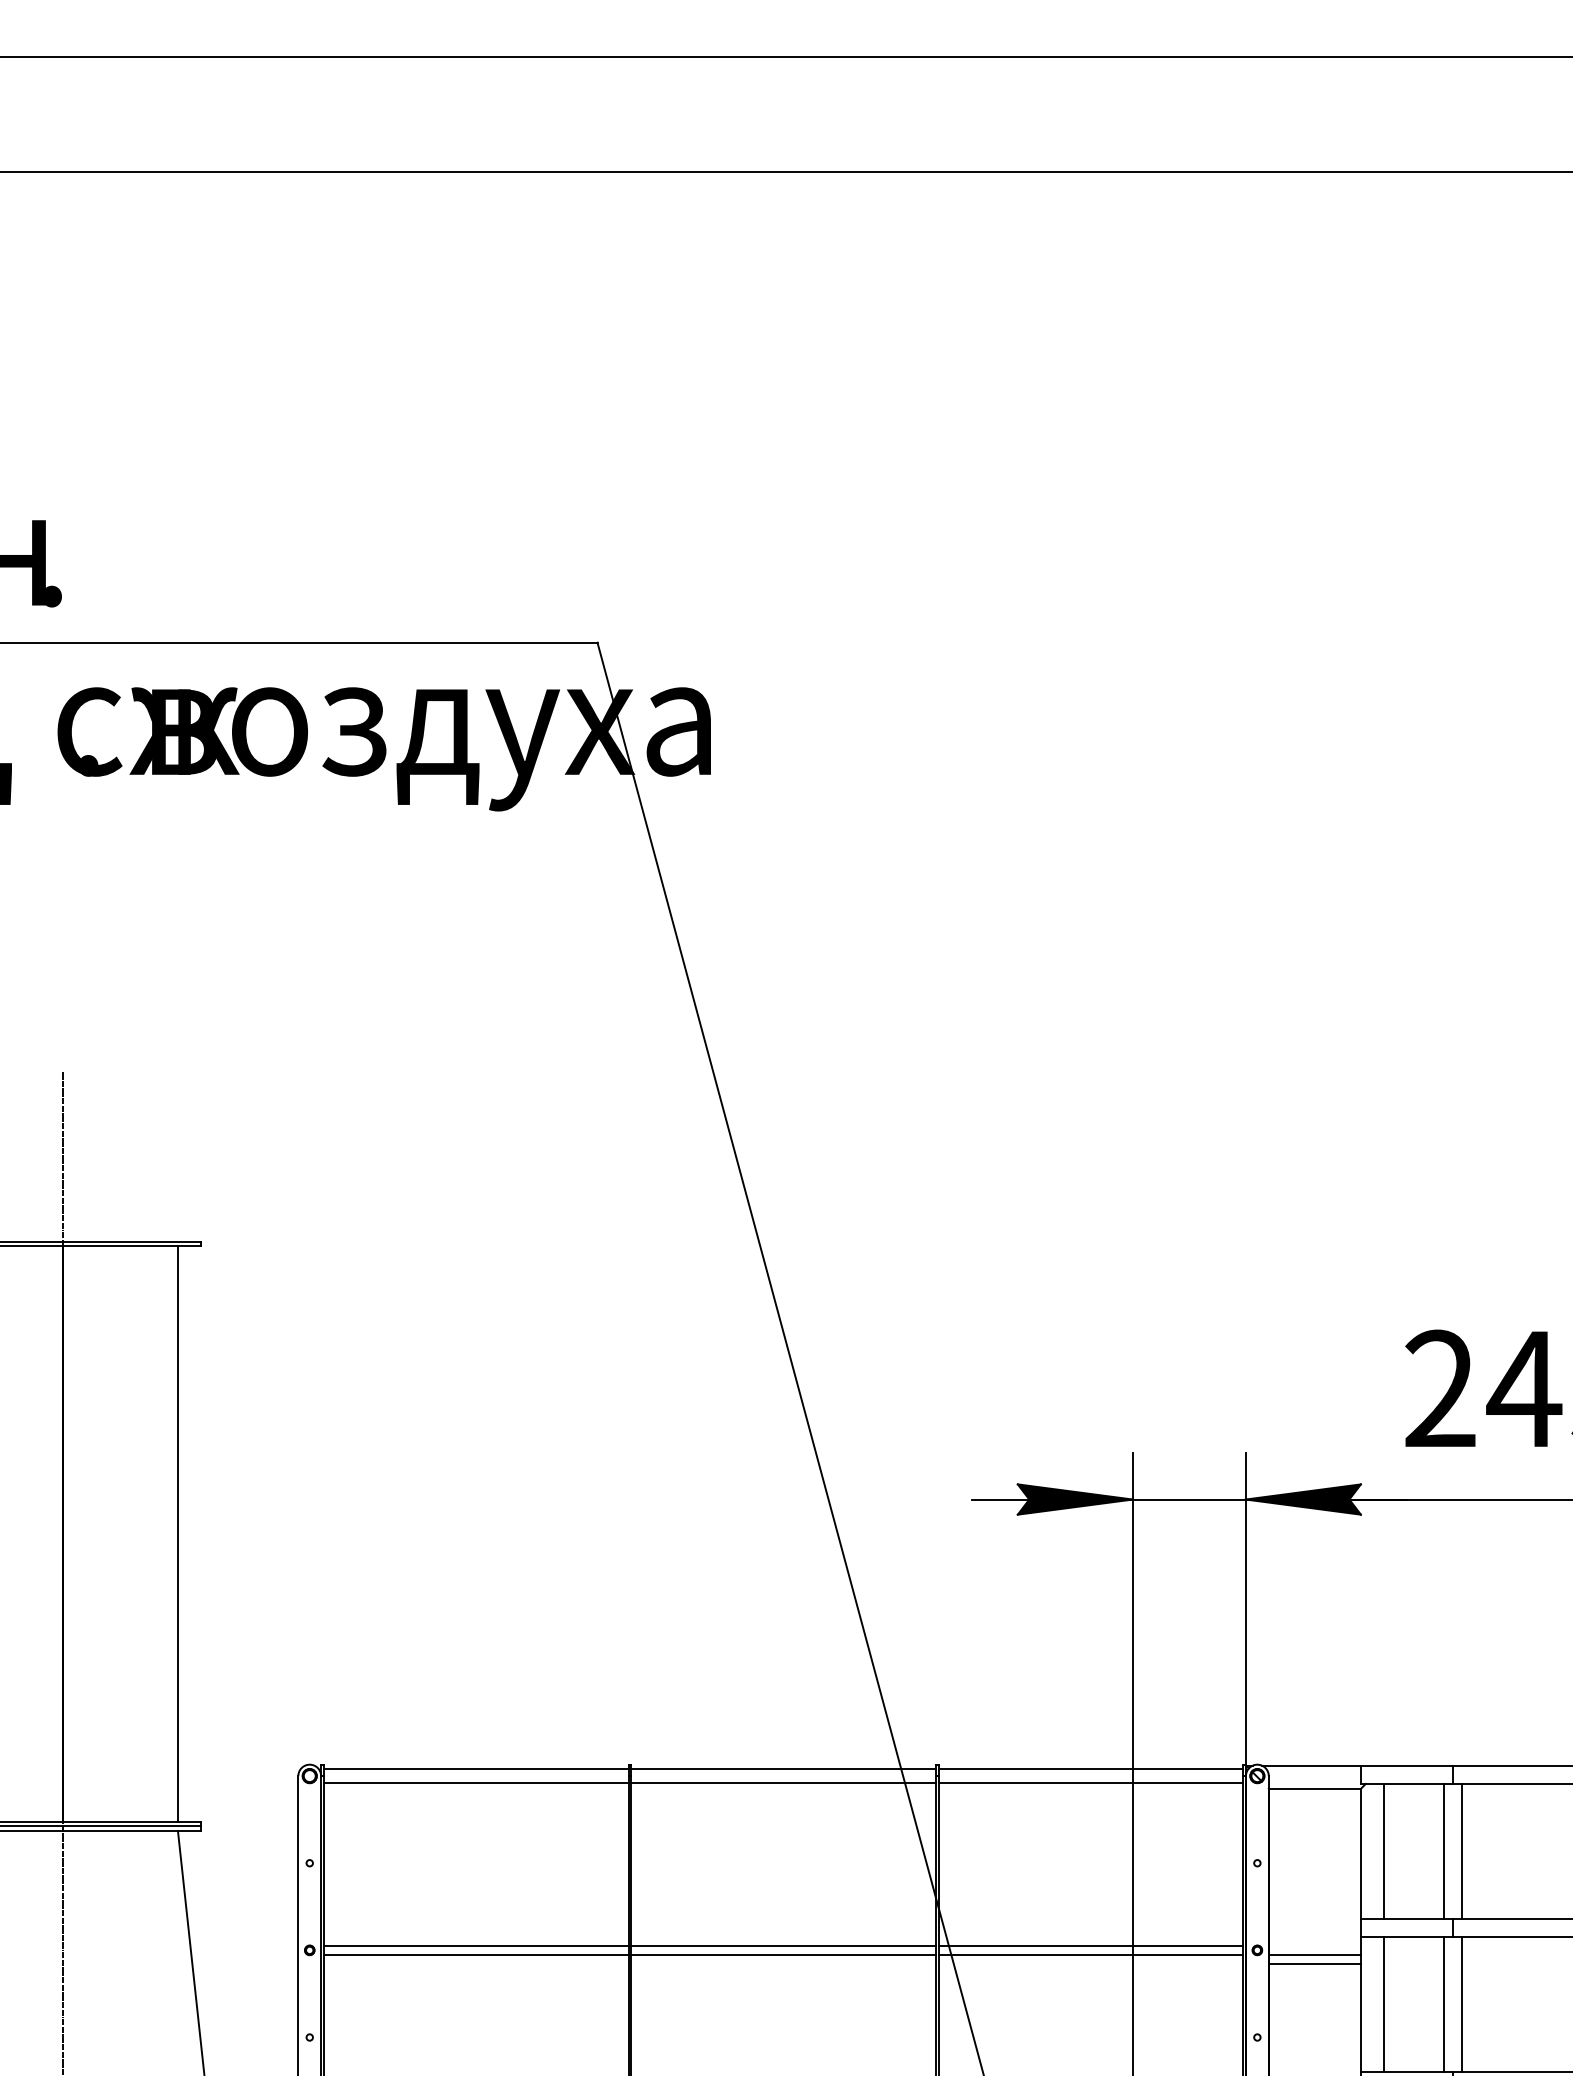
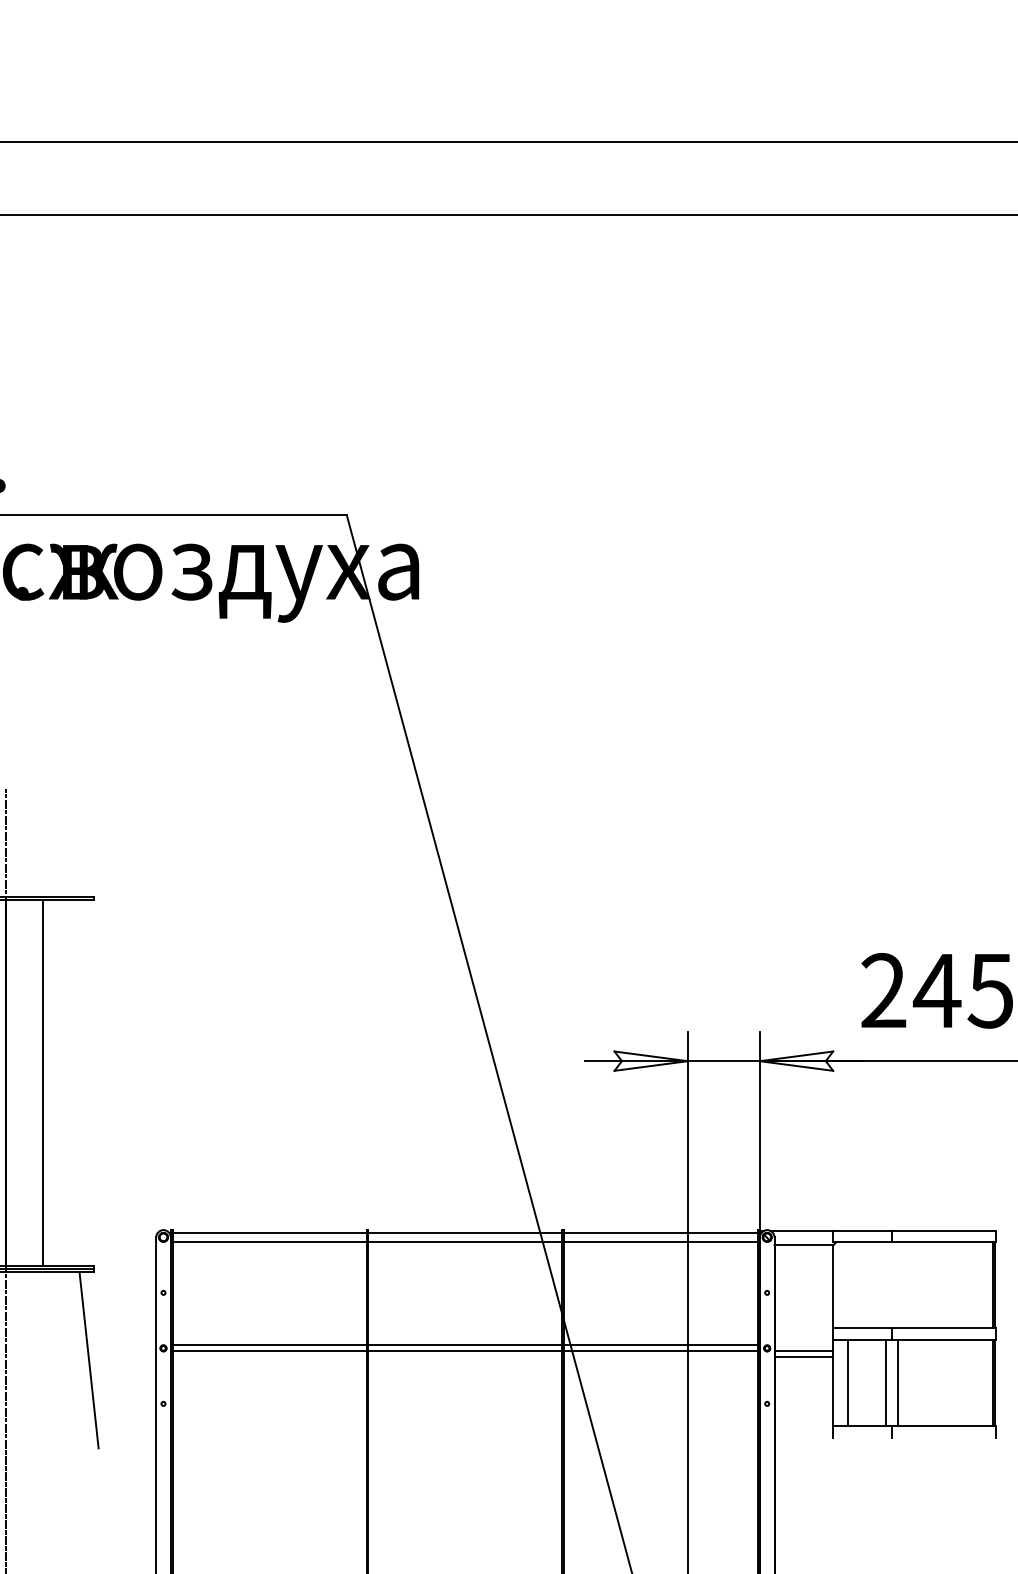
fill: (1074, 1498) -> (650, 1060), removed
fill: (1303, 1498) -> (796, 1060), removed
line: (177, 1533) -> (42, 1082), moved
line: (1383, 1851) -> (847, 1285), removed
line: (1444, 1851) -> (886, 1285), removed
line: (1461, 1851) -> (897, 1285), removed

